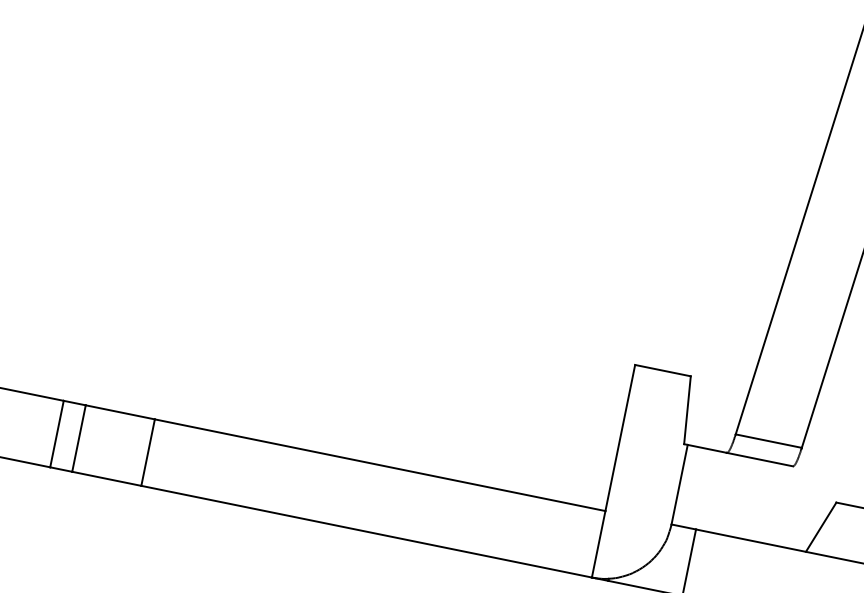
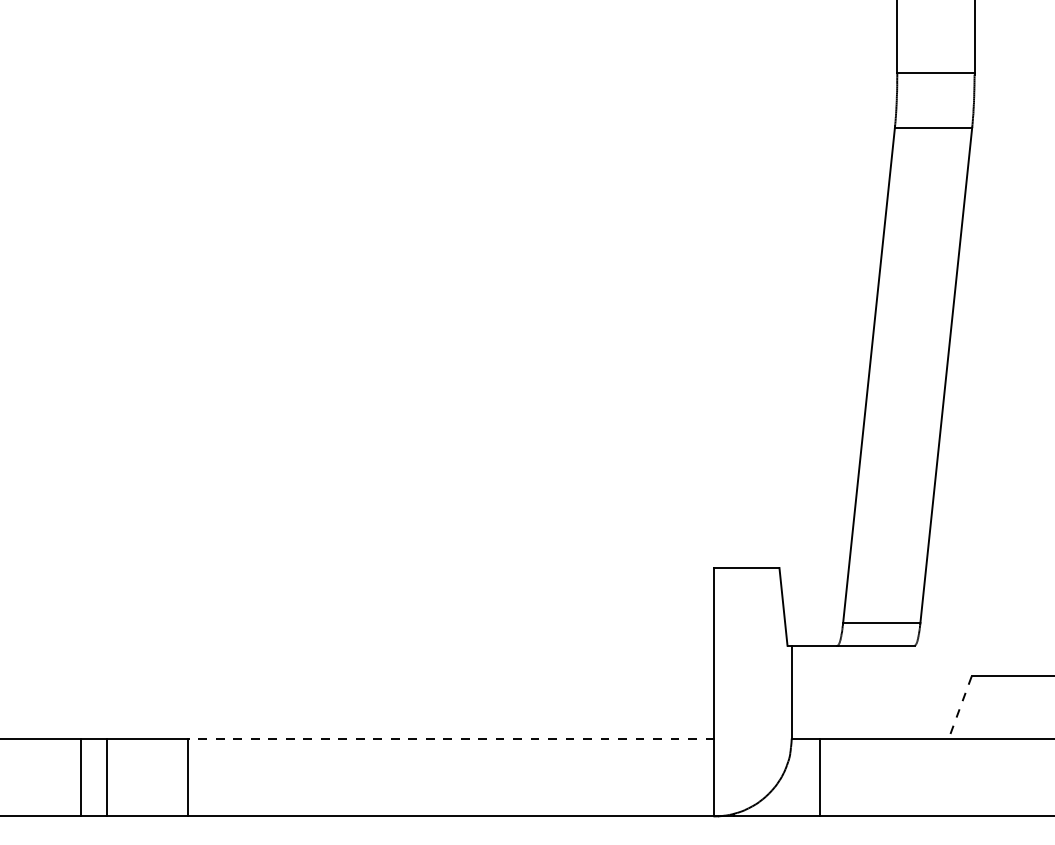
line: (379, 464) -> (450, 738), solid -> dashed
line: (821, 528) -> (960, 708), solid -> dashed

